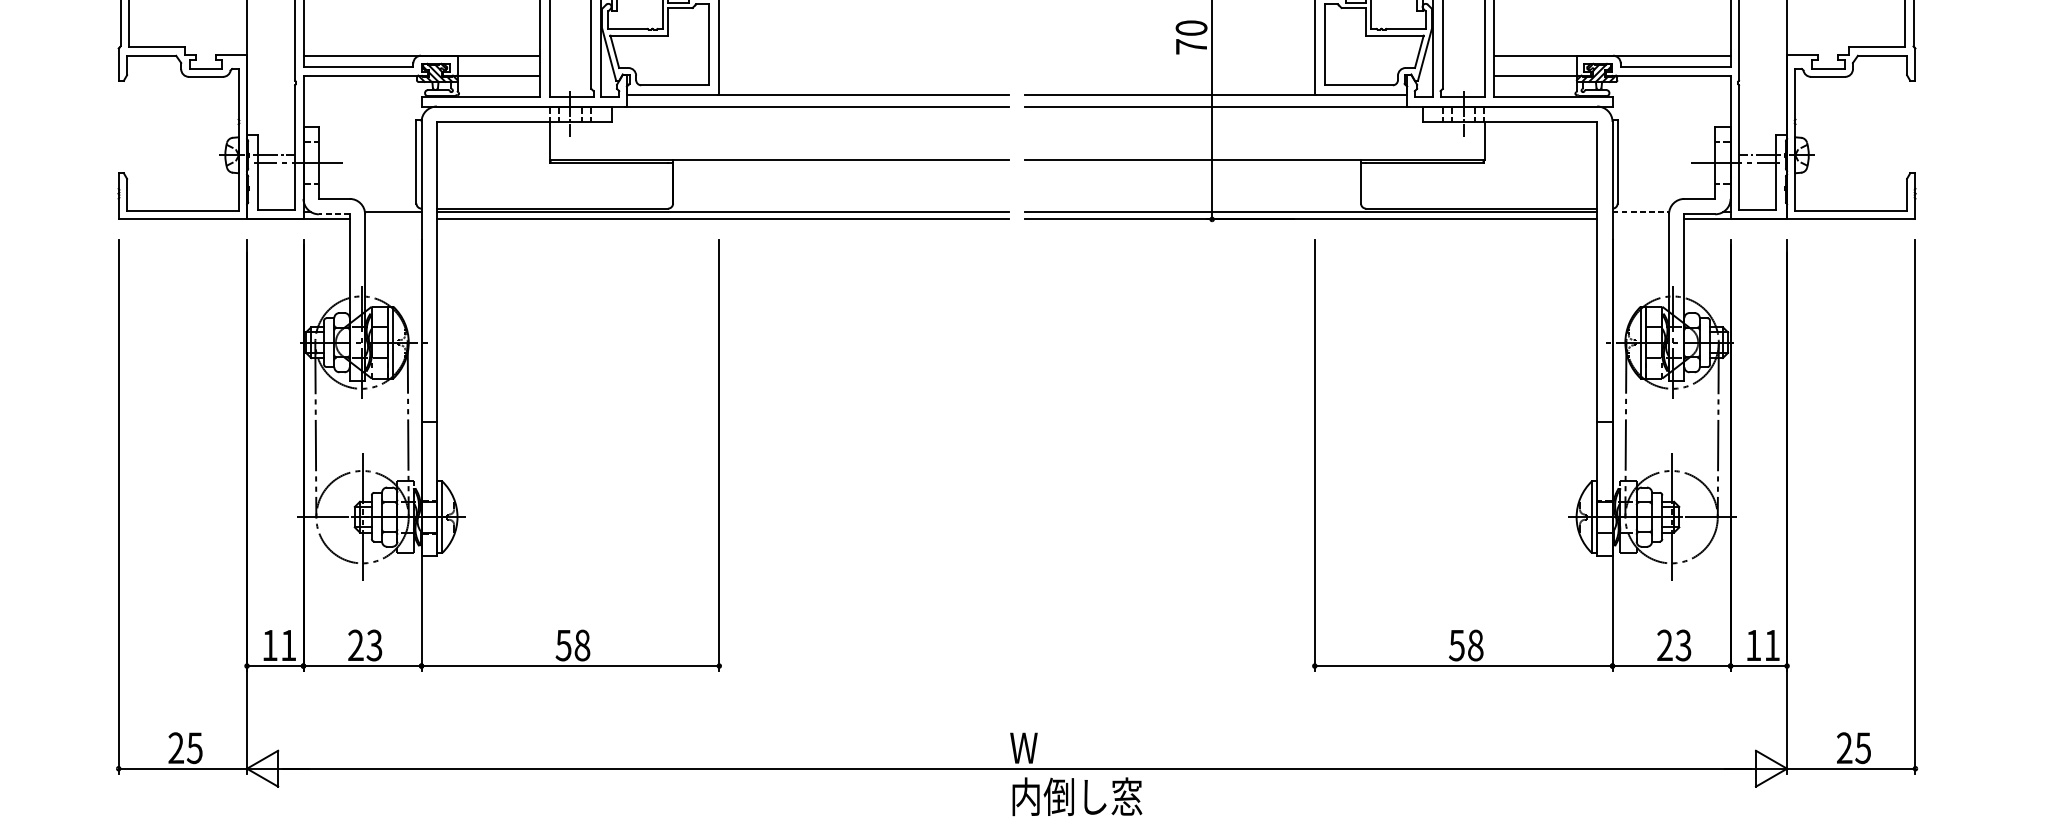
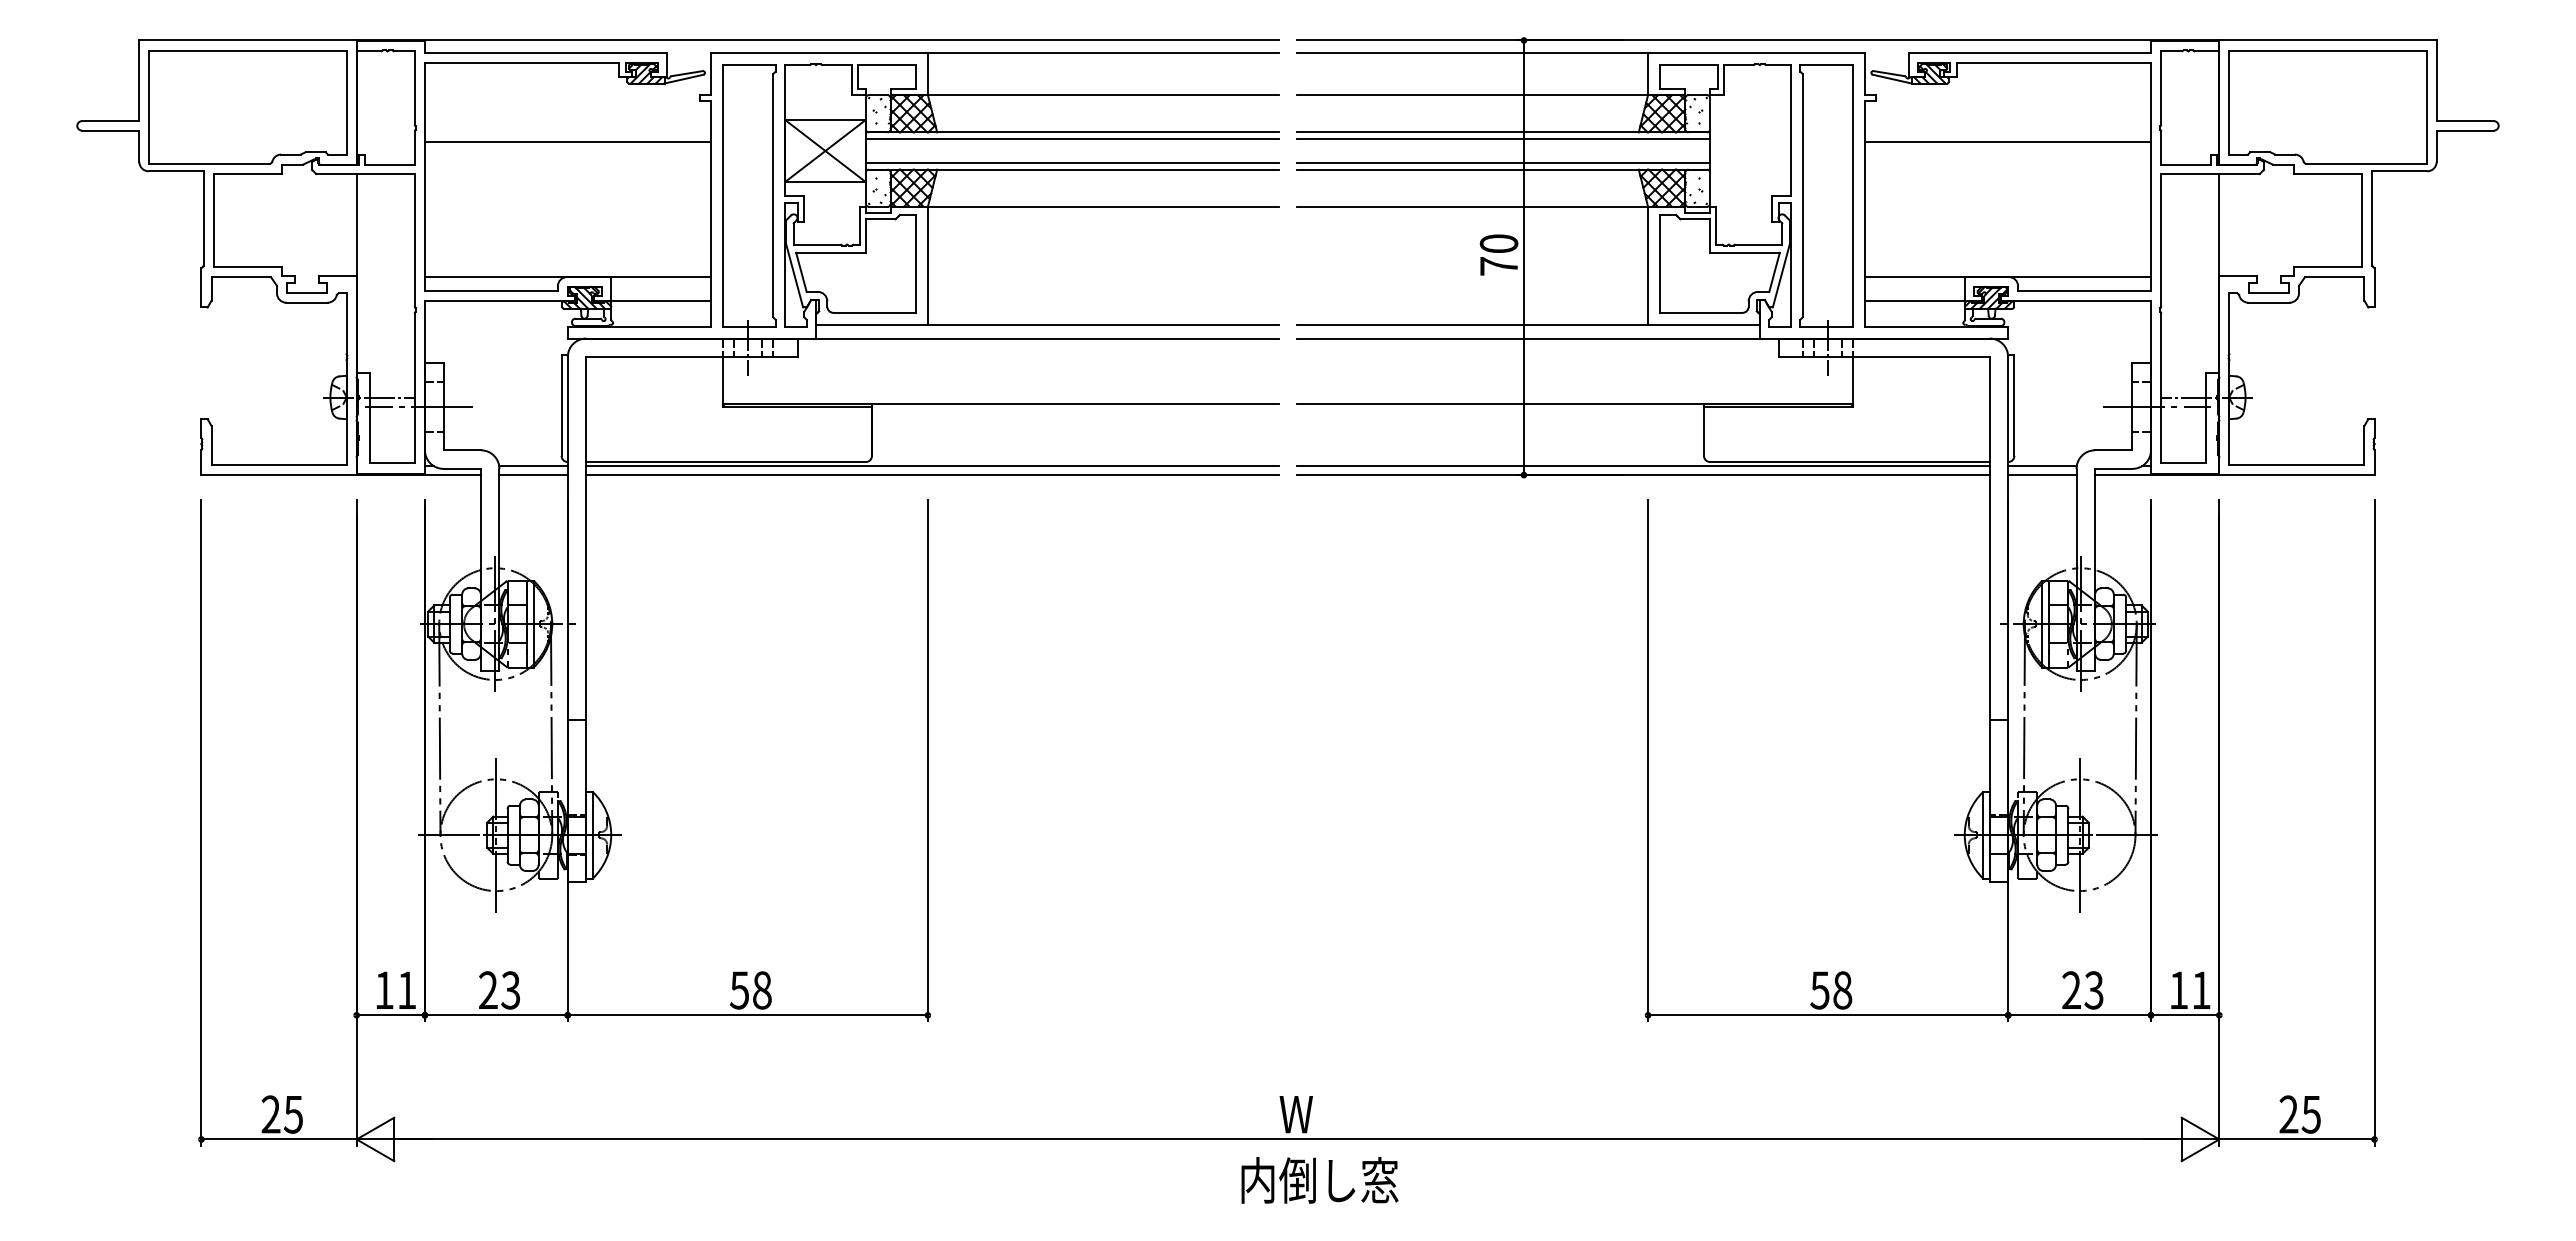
line: (1640, 212) -> (2042, 466), dashed -> solid
line: (334, 213) -> (462, 468), dashed -> solid
line: (393, 219) -> (533, 475), added
line: (1640, 219) -> (2042, 475), added
text: (1077, 796) -> (1319, 1180), moved

